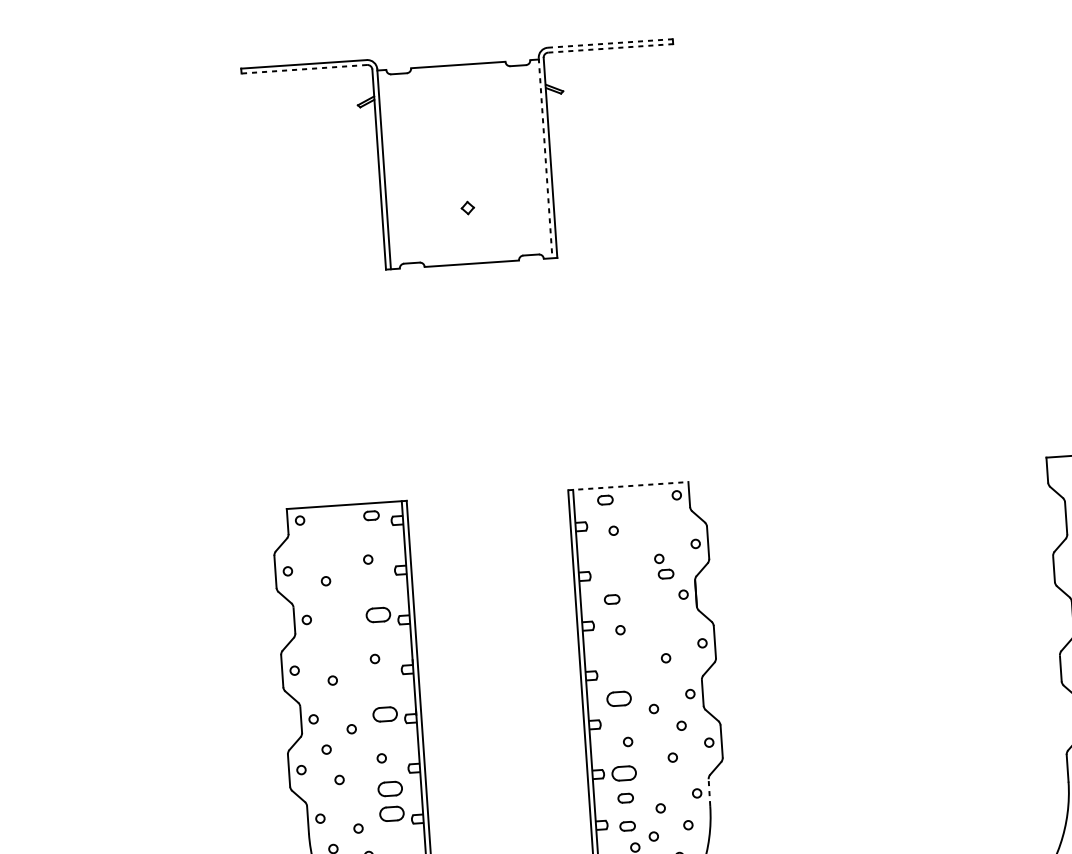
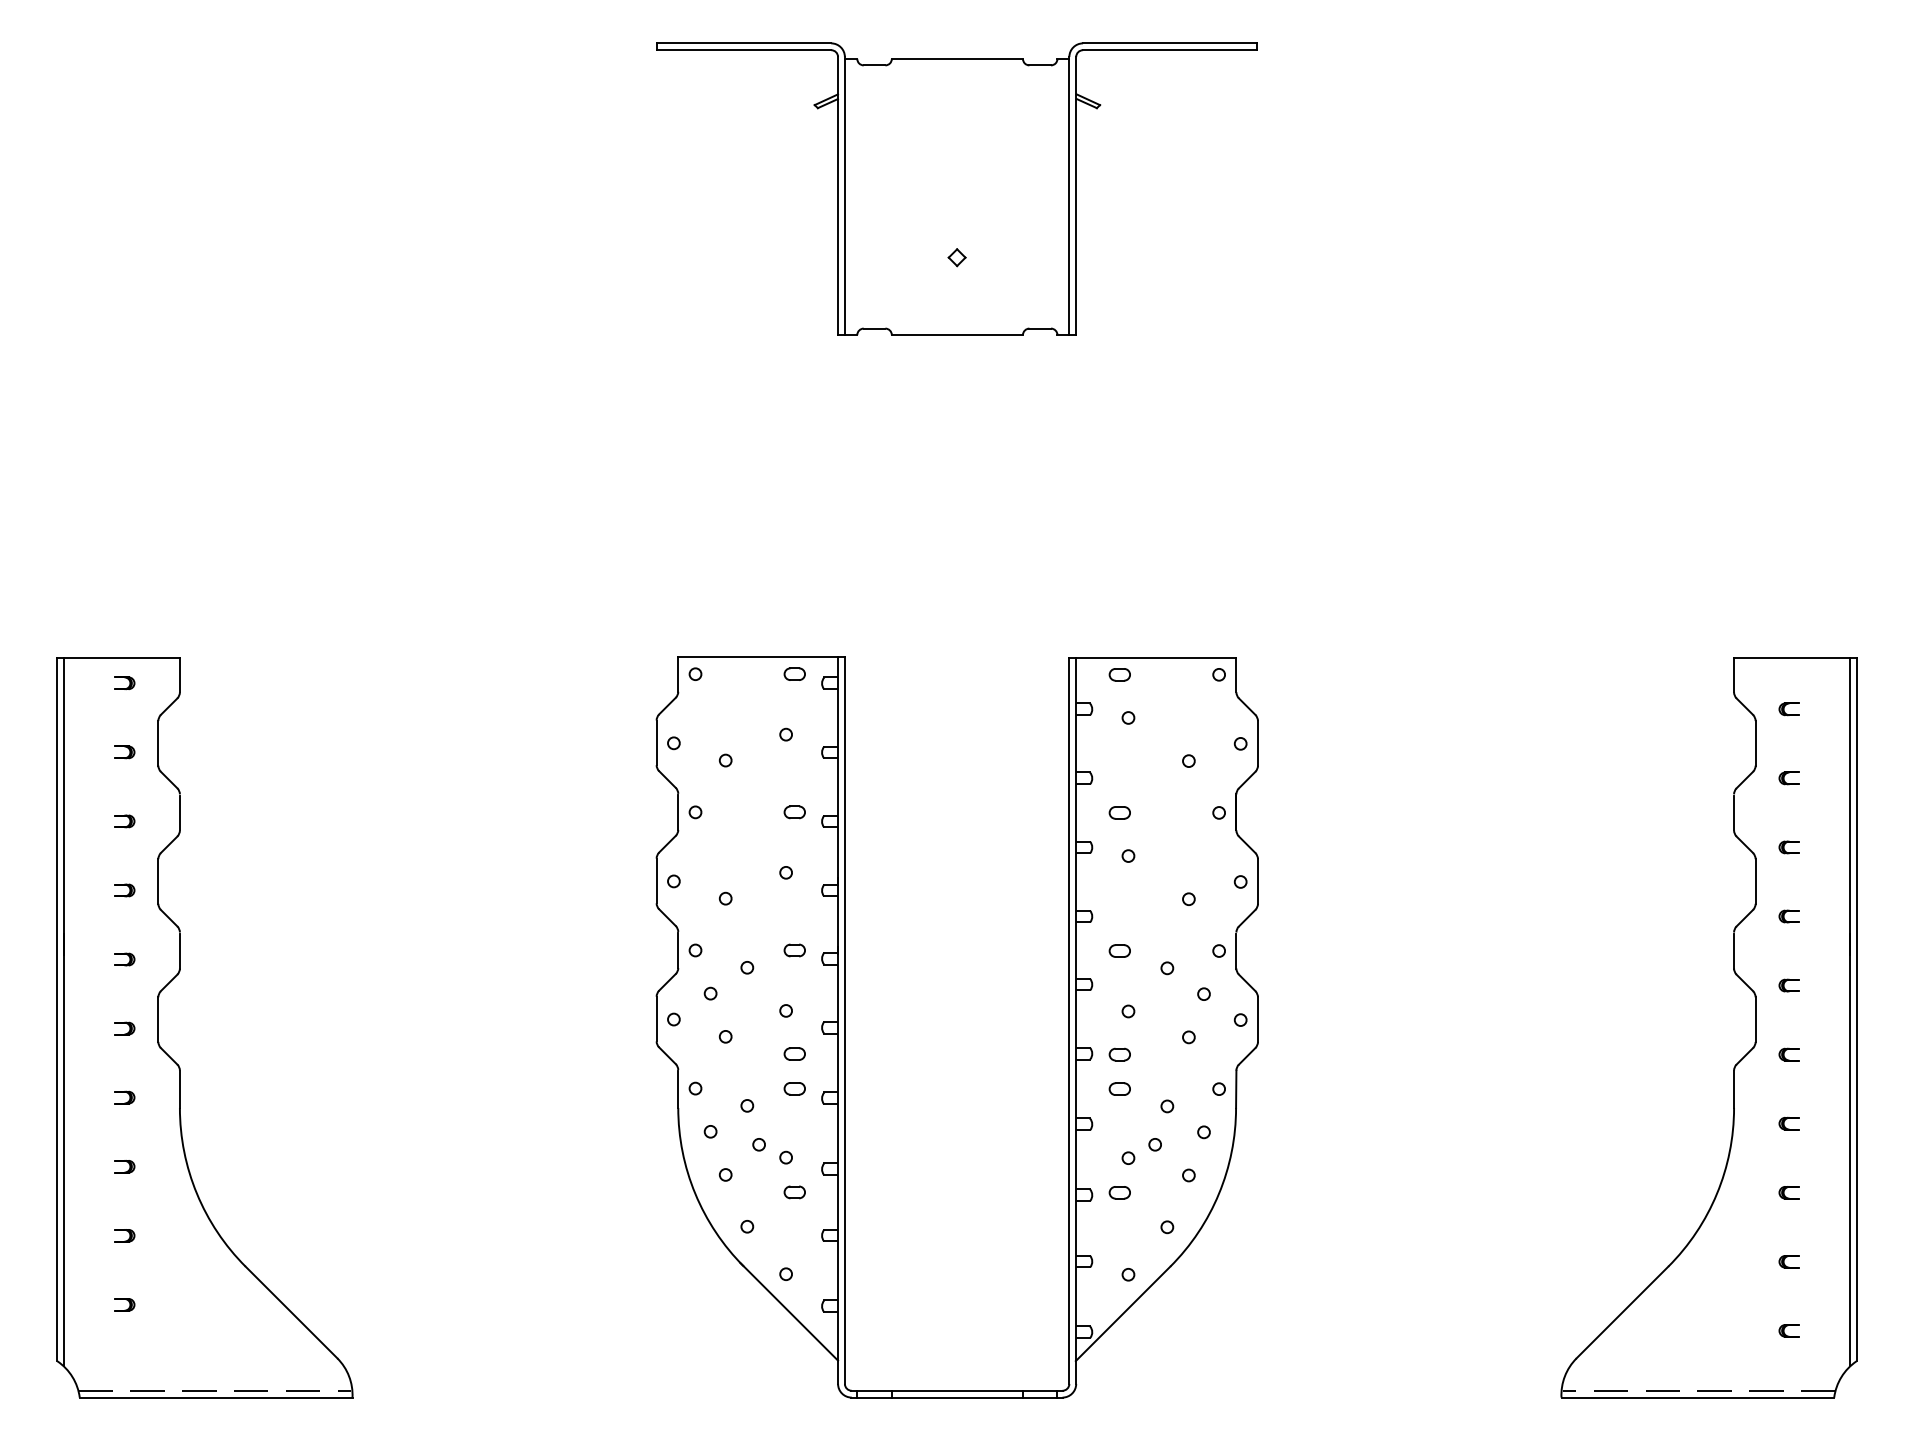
line: (610, 43) -> (1169, 43), dashed -> solid
line: (610, 48) -> (1169, 50), dashed -> solid
line: (304, 69) -> (743, 50), dashed -> solid
line: (545, 158) -> (1069, 196), dashed -> solid
line: (628, 486) -> (1152, 657), dashed -> solid
part: (665, 573) -> (1196, 782), removed
part: (378, 615) -> (794, 812), size x0.62
part: (618, 698) -> (1119, 950), size x0.62
part: (384, 714) -> (794, 950), size x0.62
part: (623, 773) -> (1119, 1054), size x0.62
part: (389, 788) -> (794, 1053), size x0.62
line: (709, 792) -> (1236, 1089), dashed -> solid
part: (391, 813) -> (794, 1088), size x0.62
part: (627, 825) -> (1119, 1127), removed

